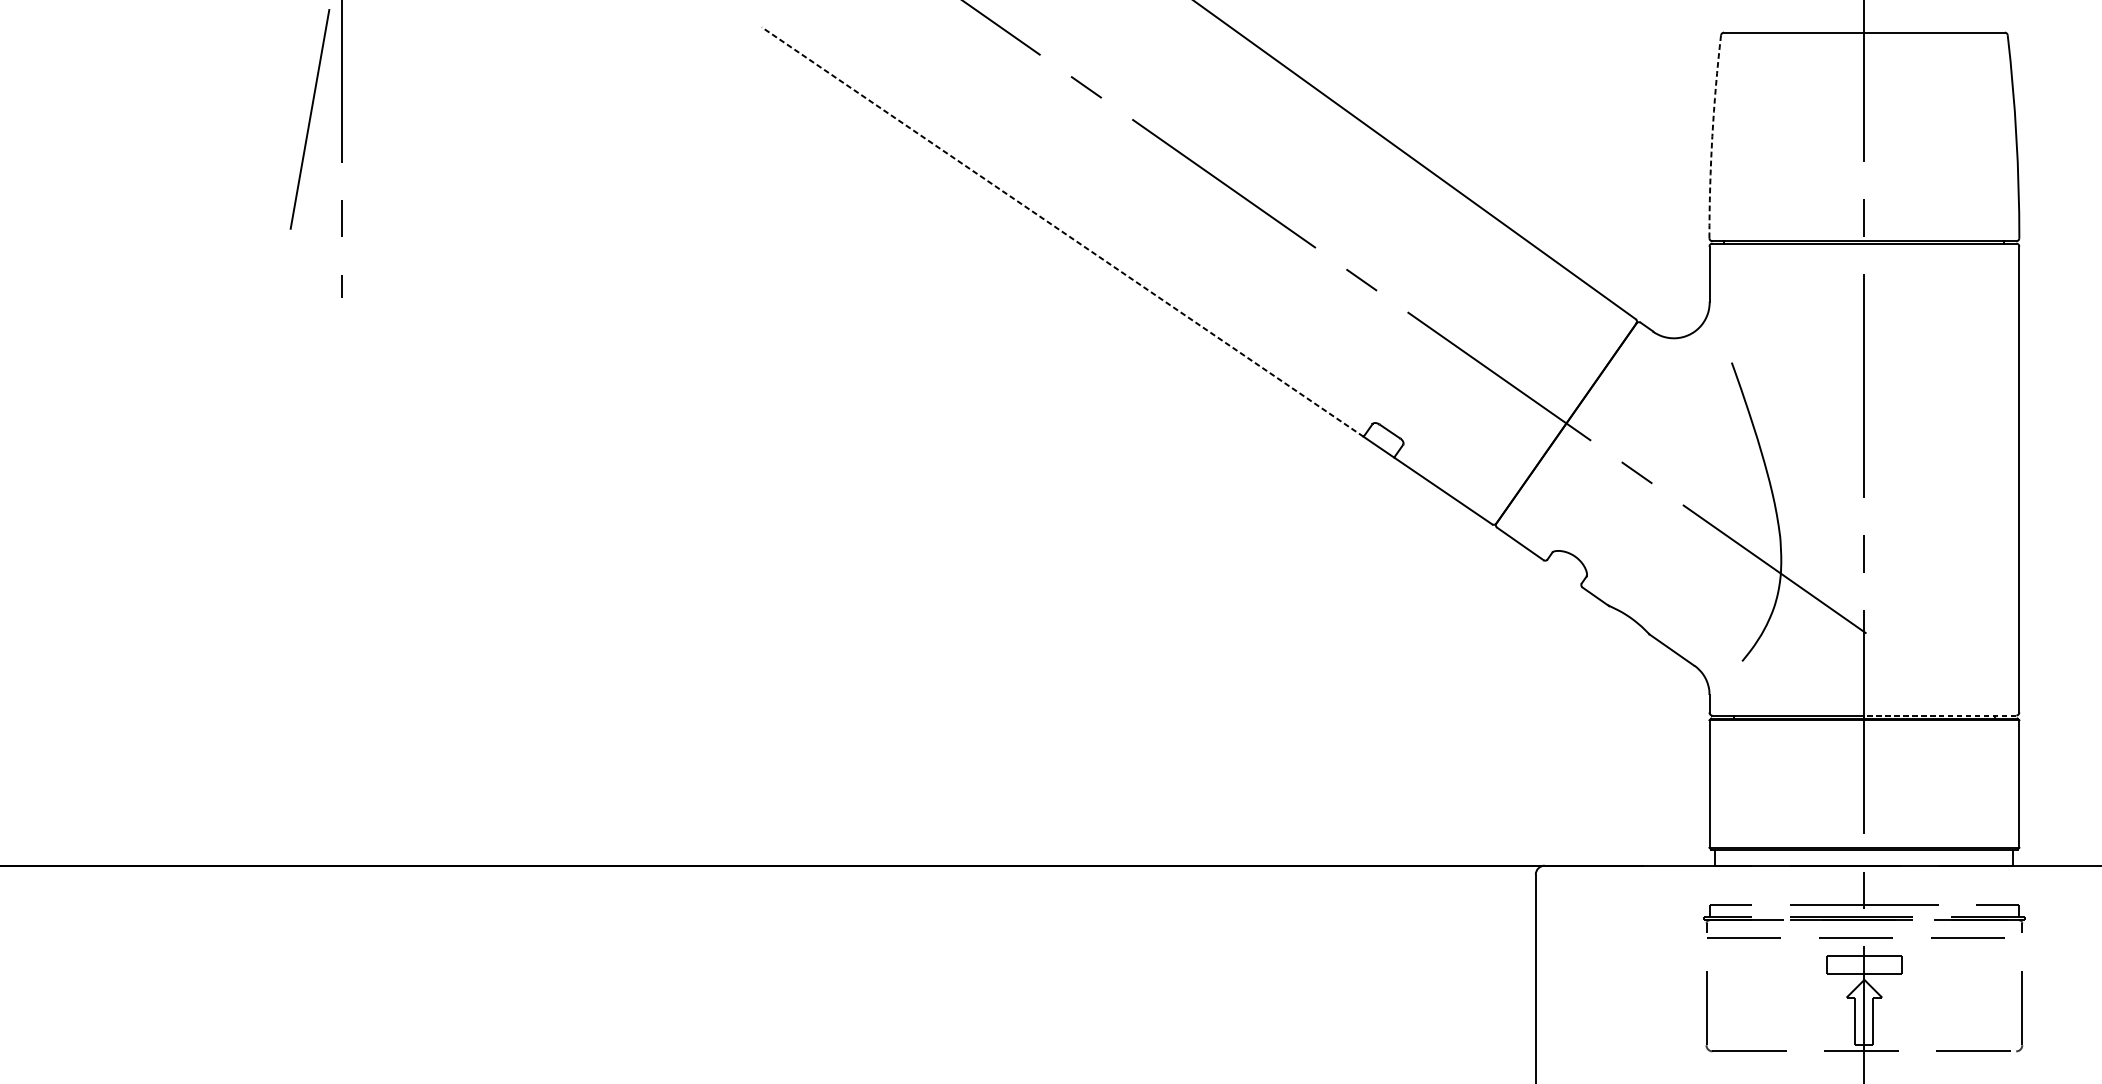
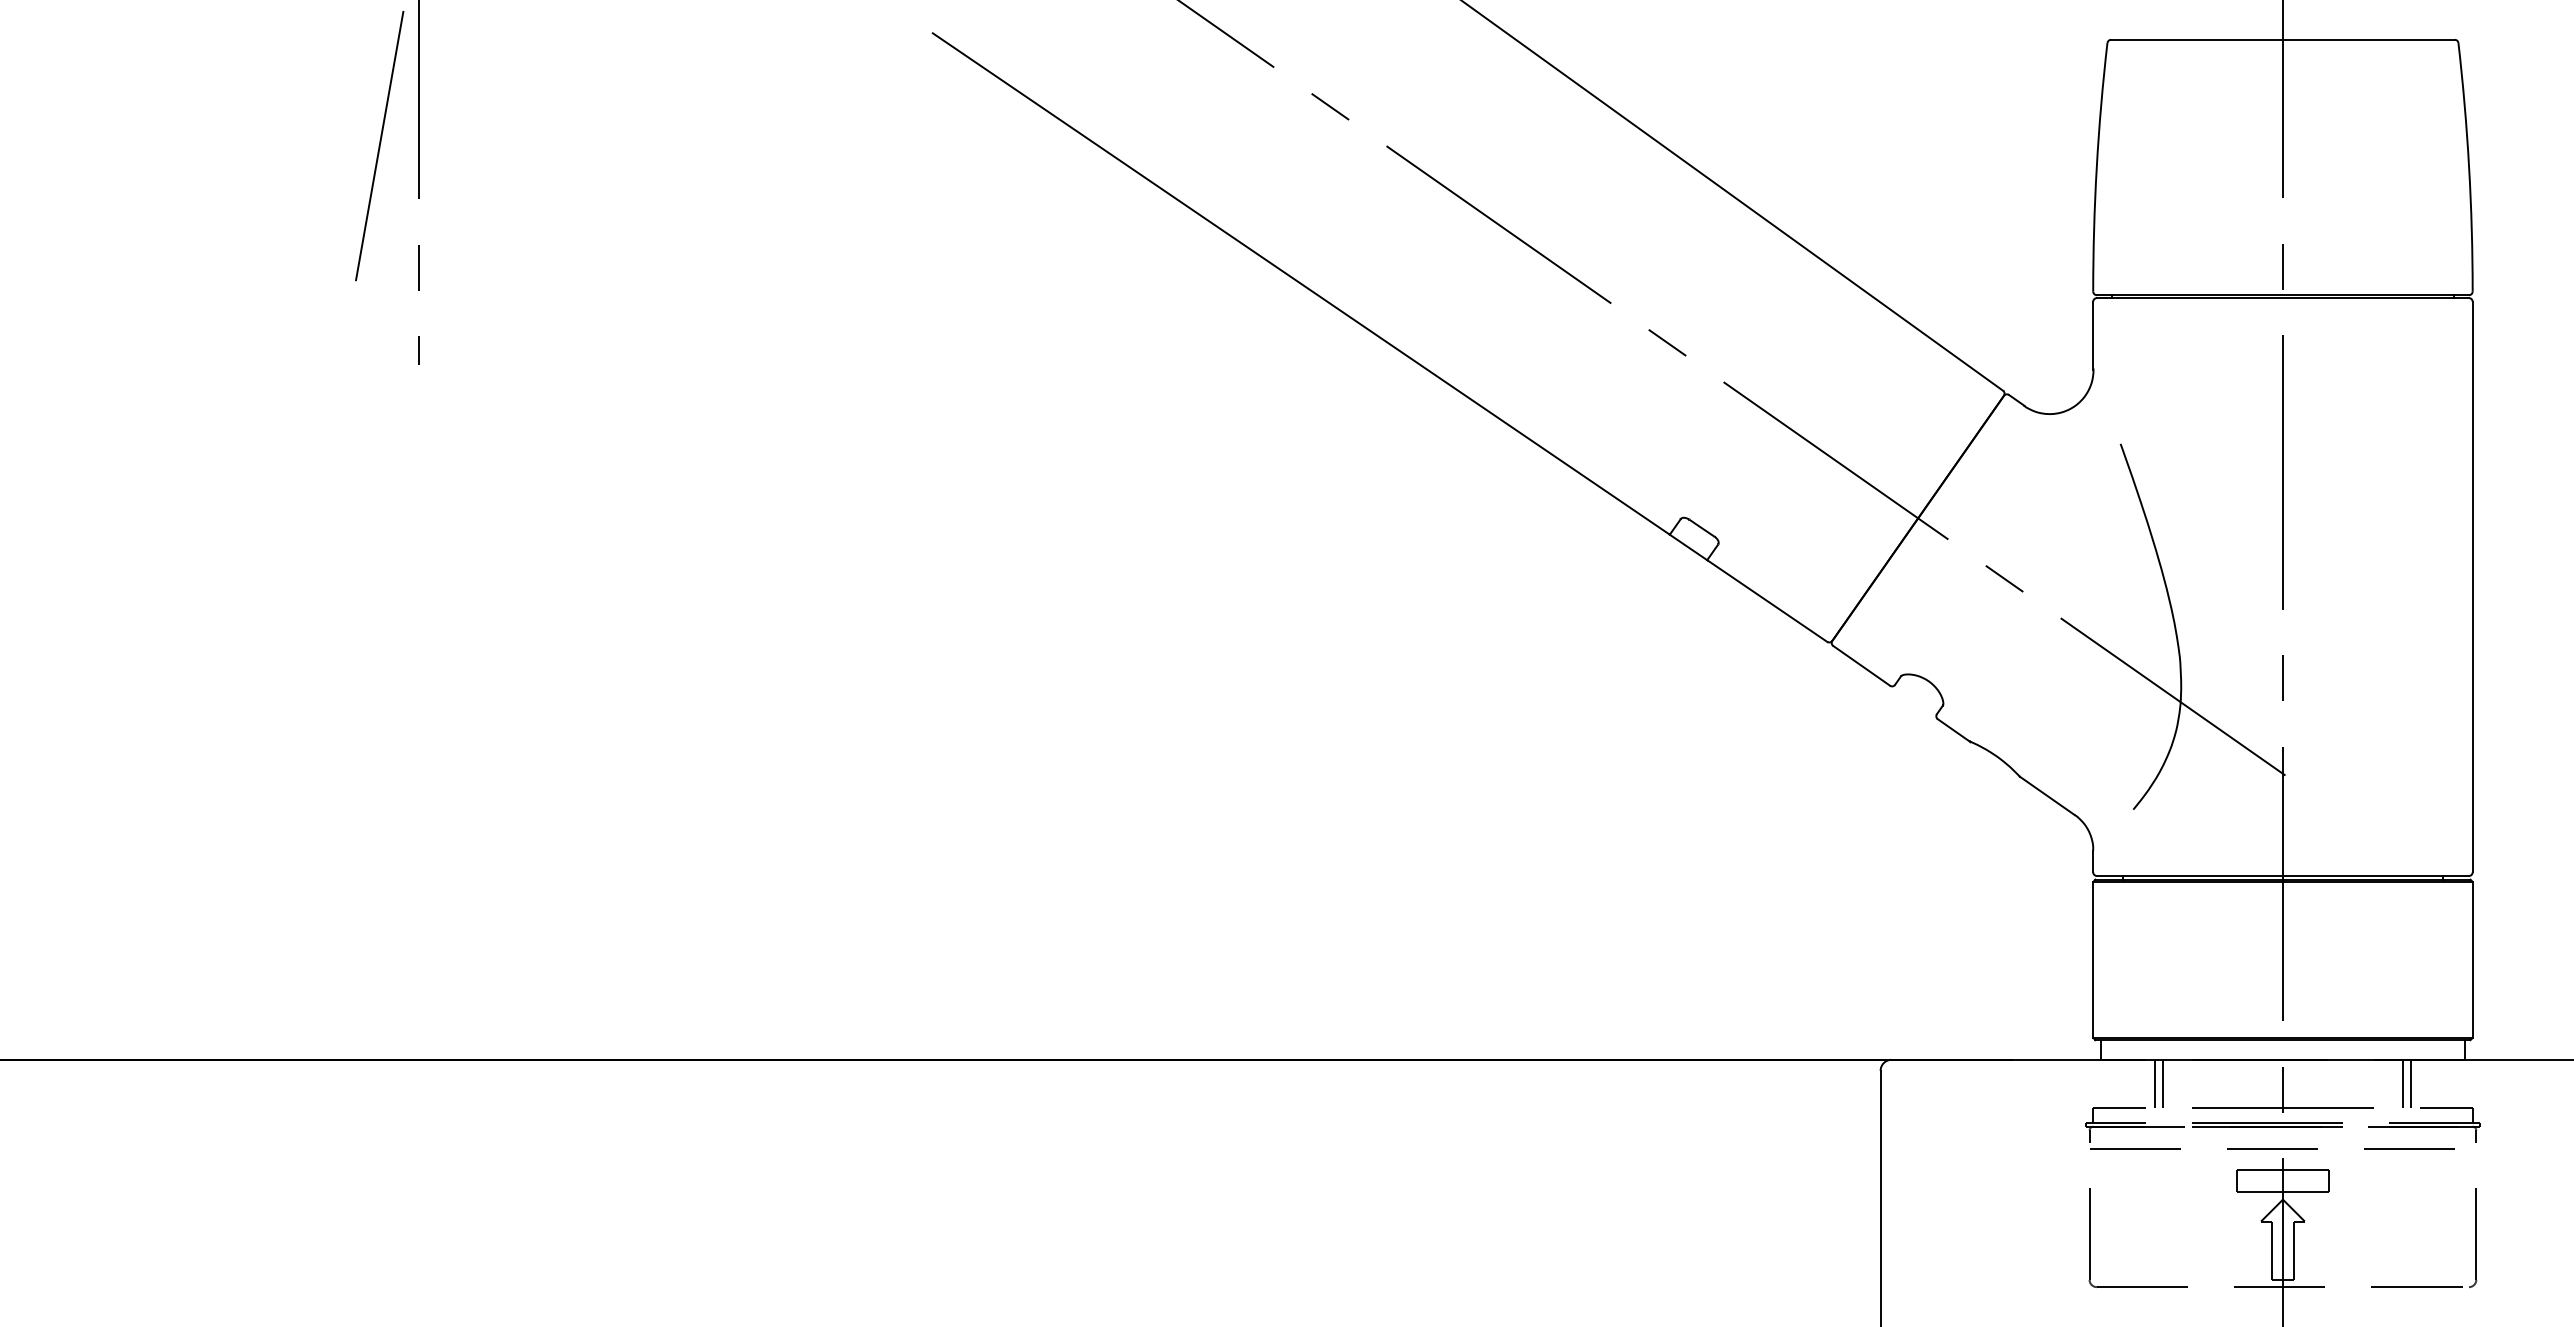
arc: (1712, 136) -> (2096, 167), dashed -> solid
line: (1062, 232) -> (1301, 284), dashed -> solid
line: (1939, 715) -> (2375, 875), dashed -> solid
line: (1760, 885) -> (2155, 1083), added
line: (1766, 885) -> (2162, 1083), added
line: (1962, 885) -> (2403, 1083), added
line: (1968, 885) -> (2410, 1083), added

